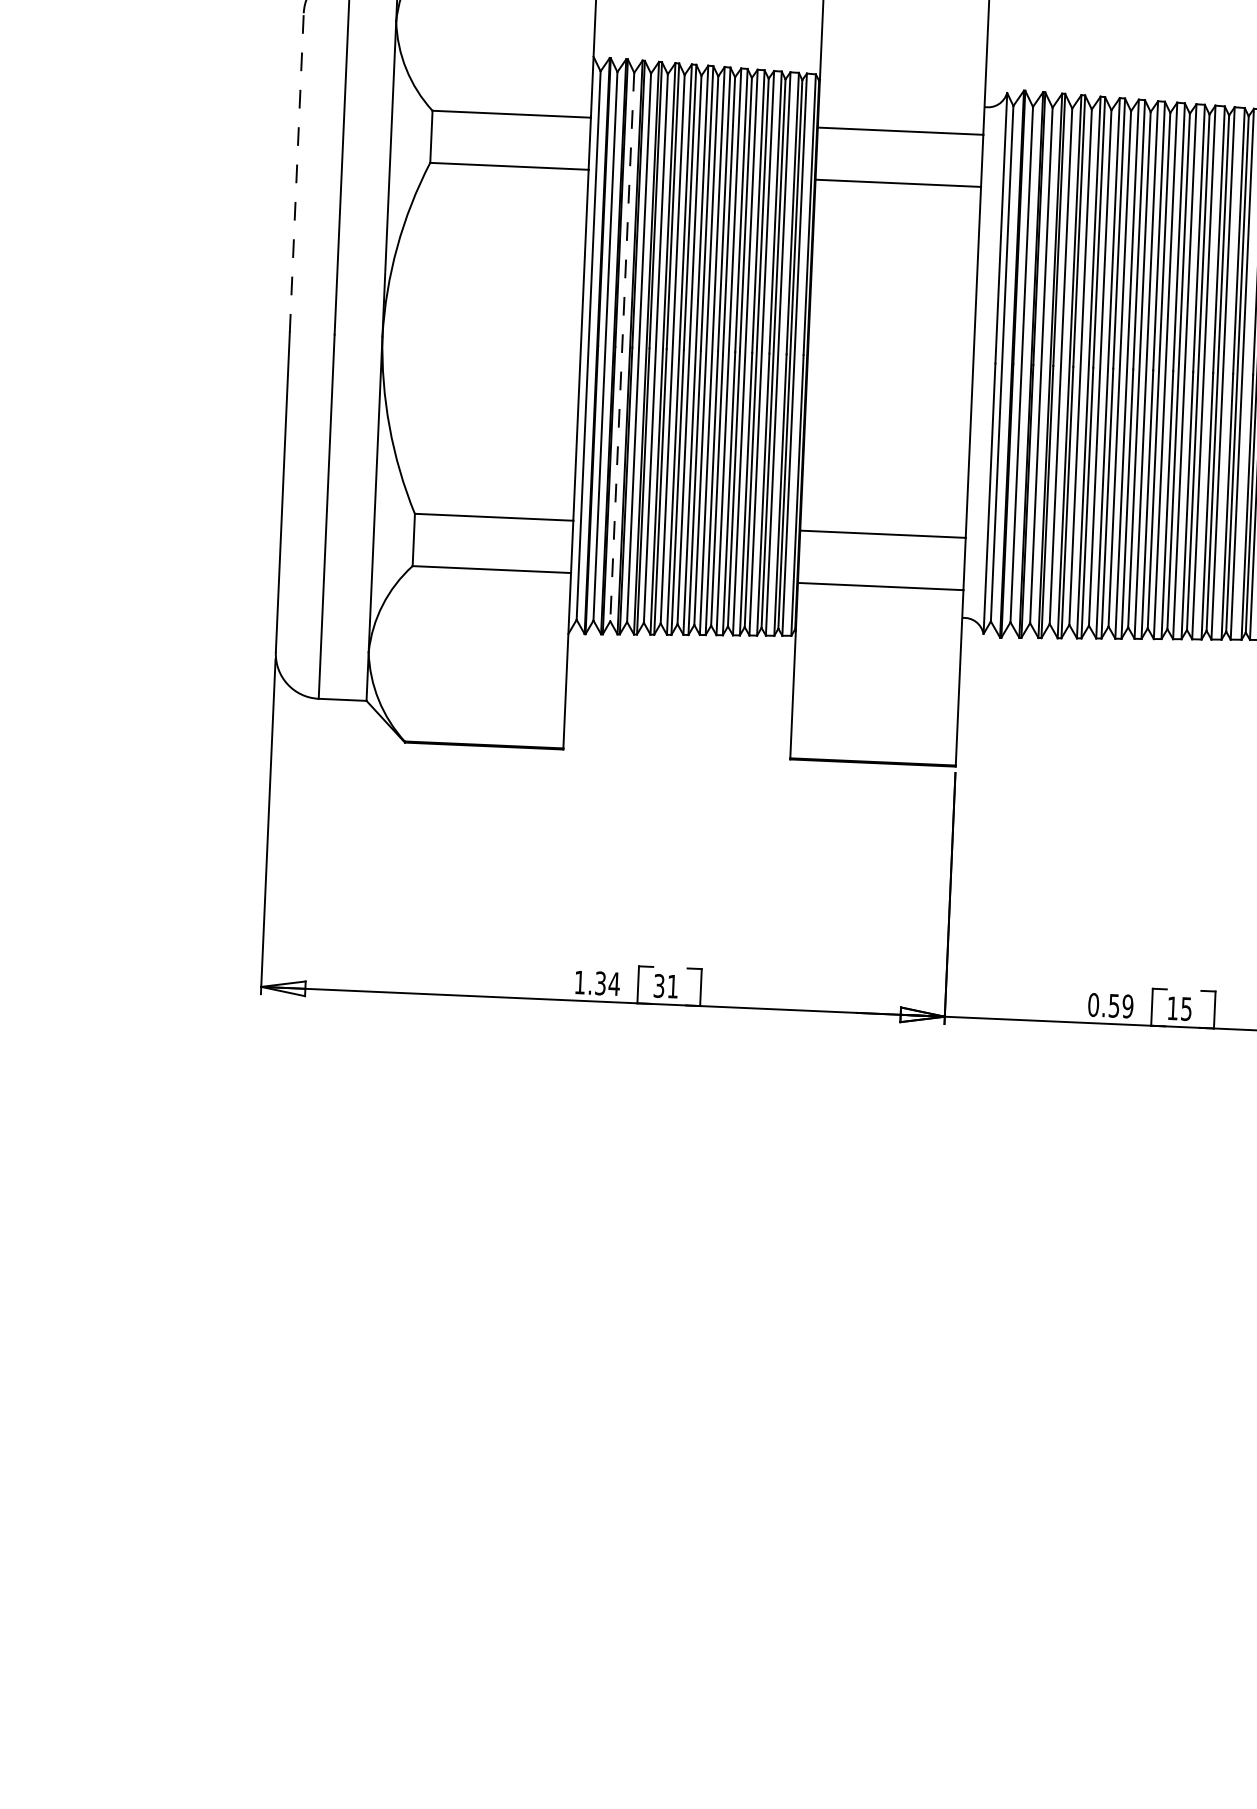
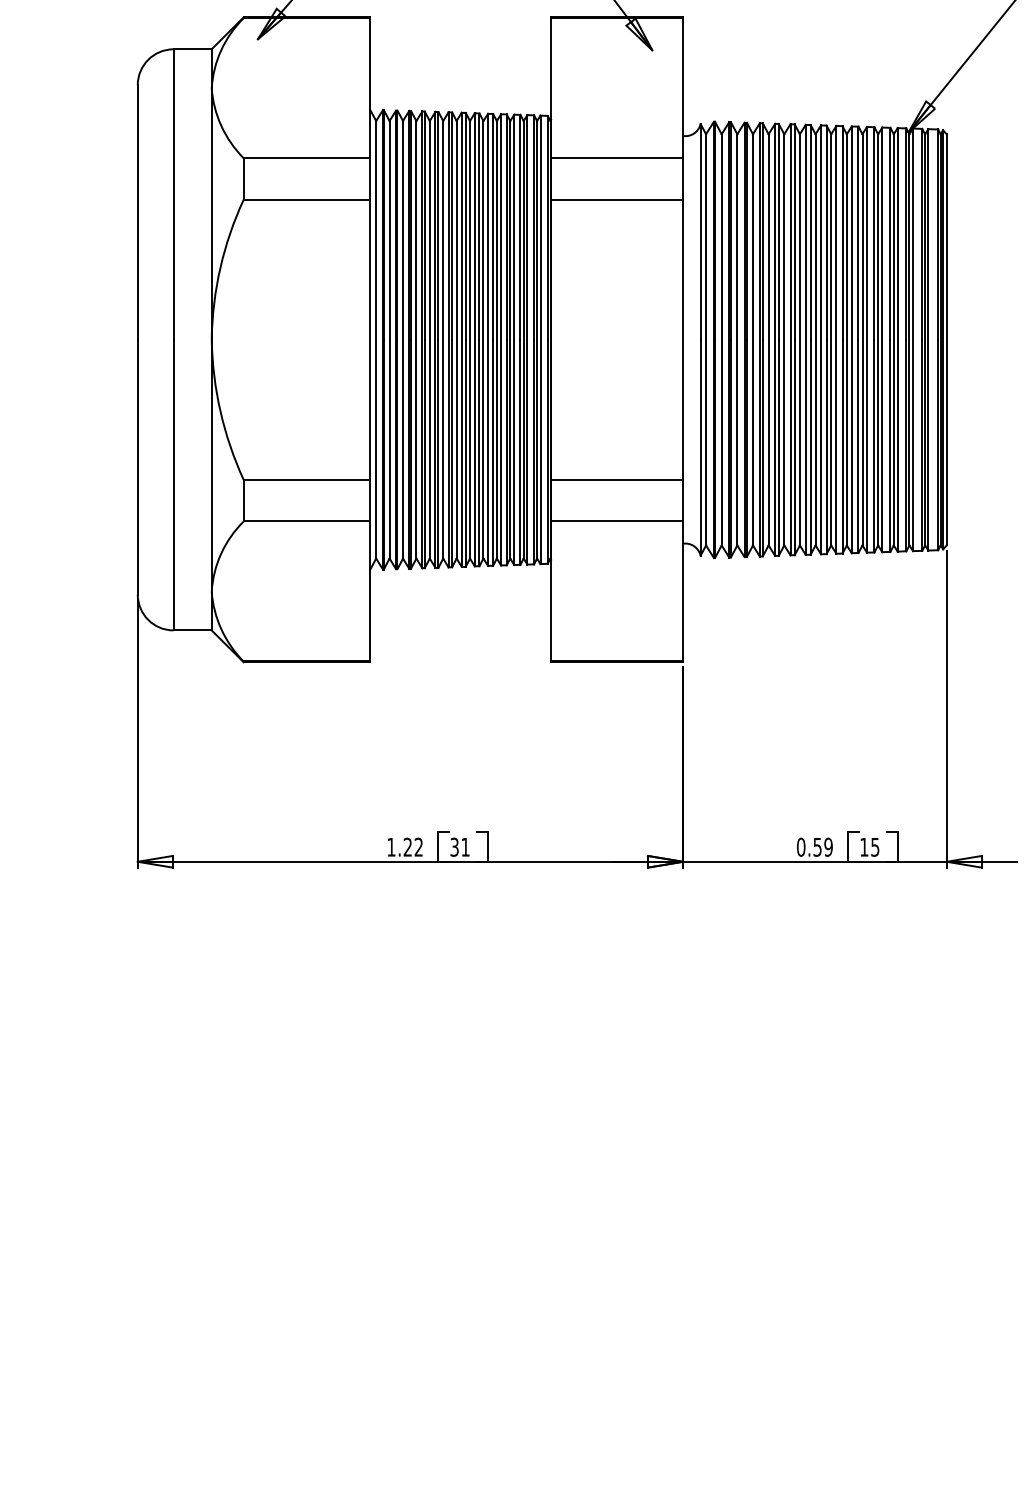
line: (296, 171) -> (137, 211), dashed -> solid
line: (622, 346) -> (403, 339), dashed -> solid
text: (607, 982) -> (413, 846), 1.34 -> 1.22

